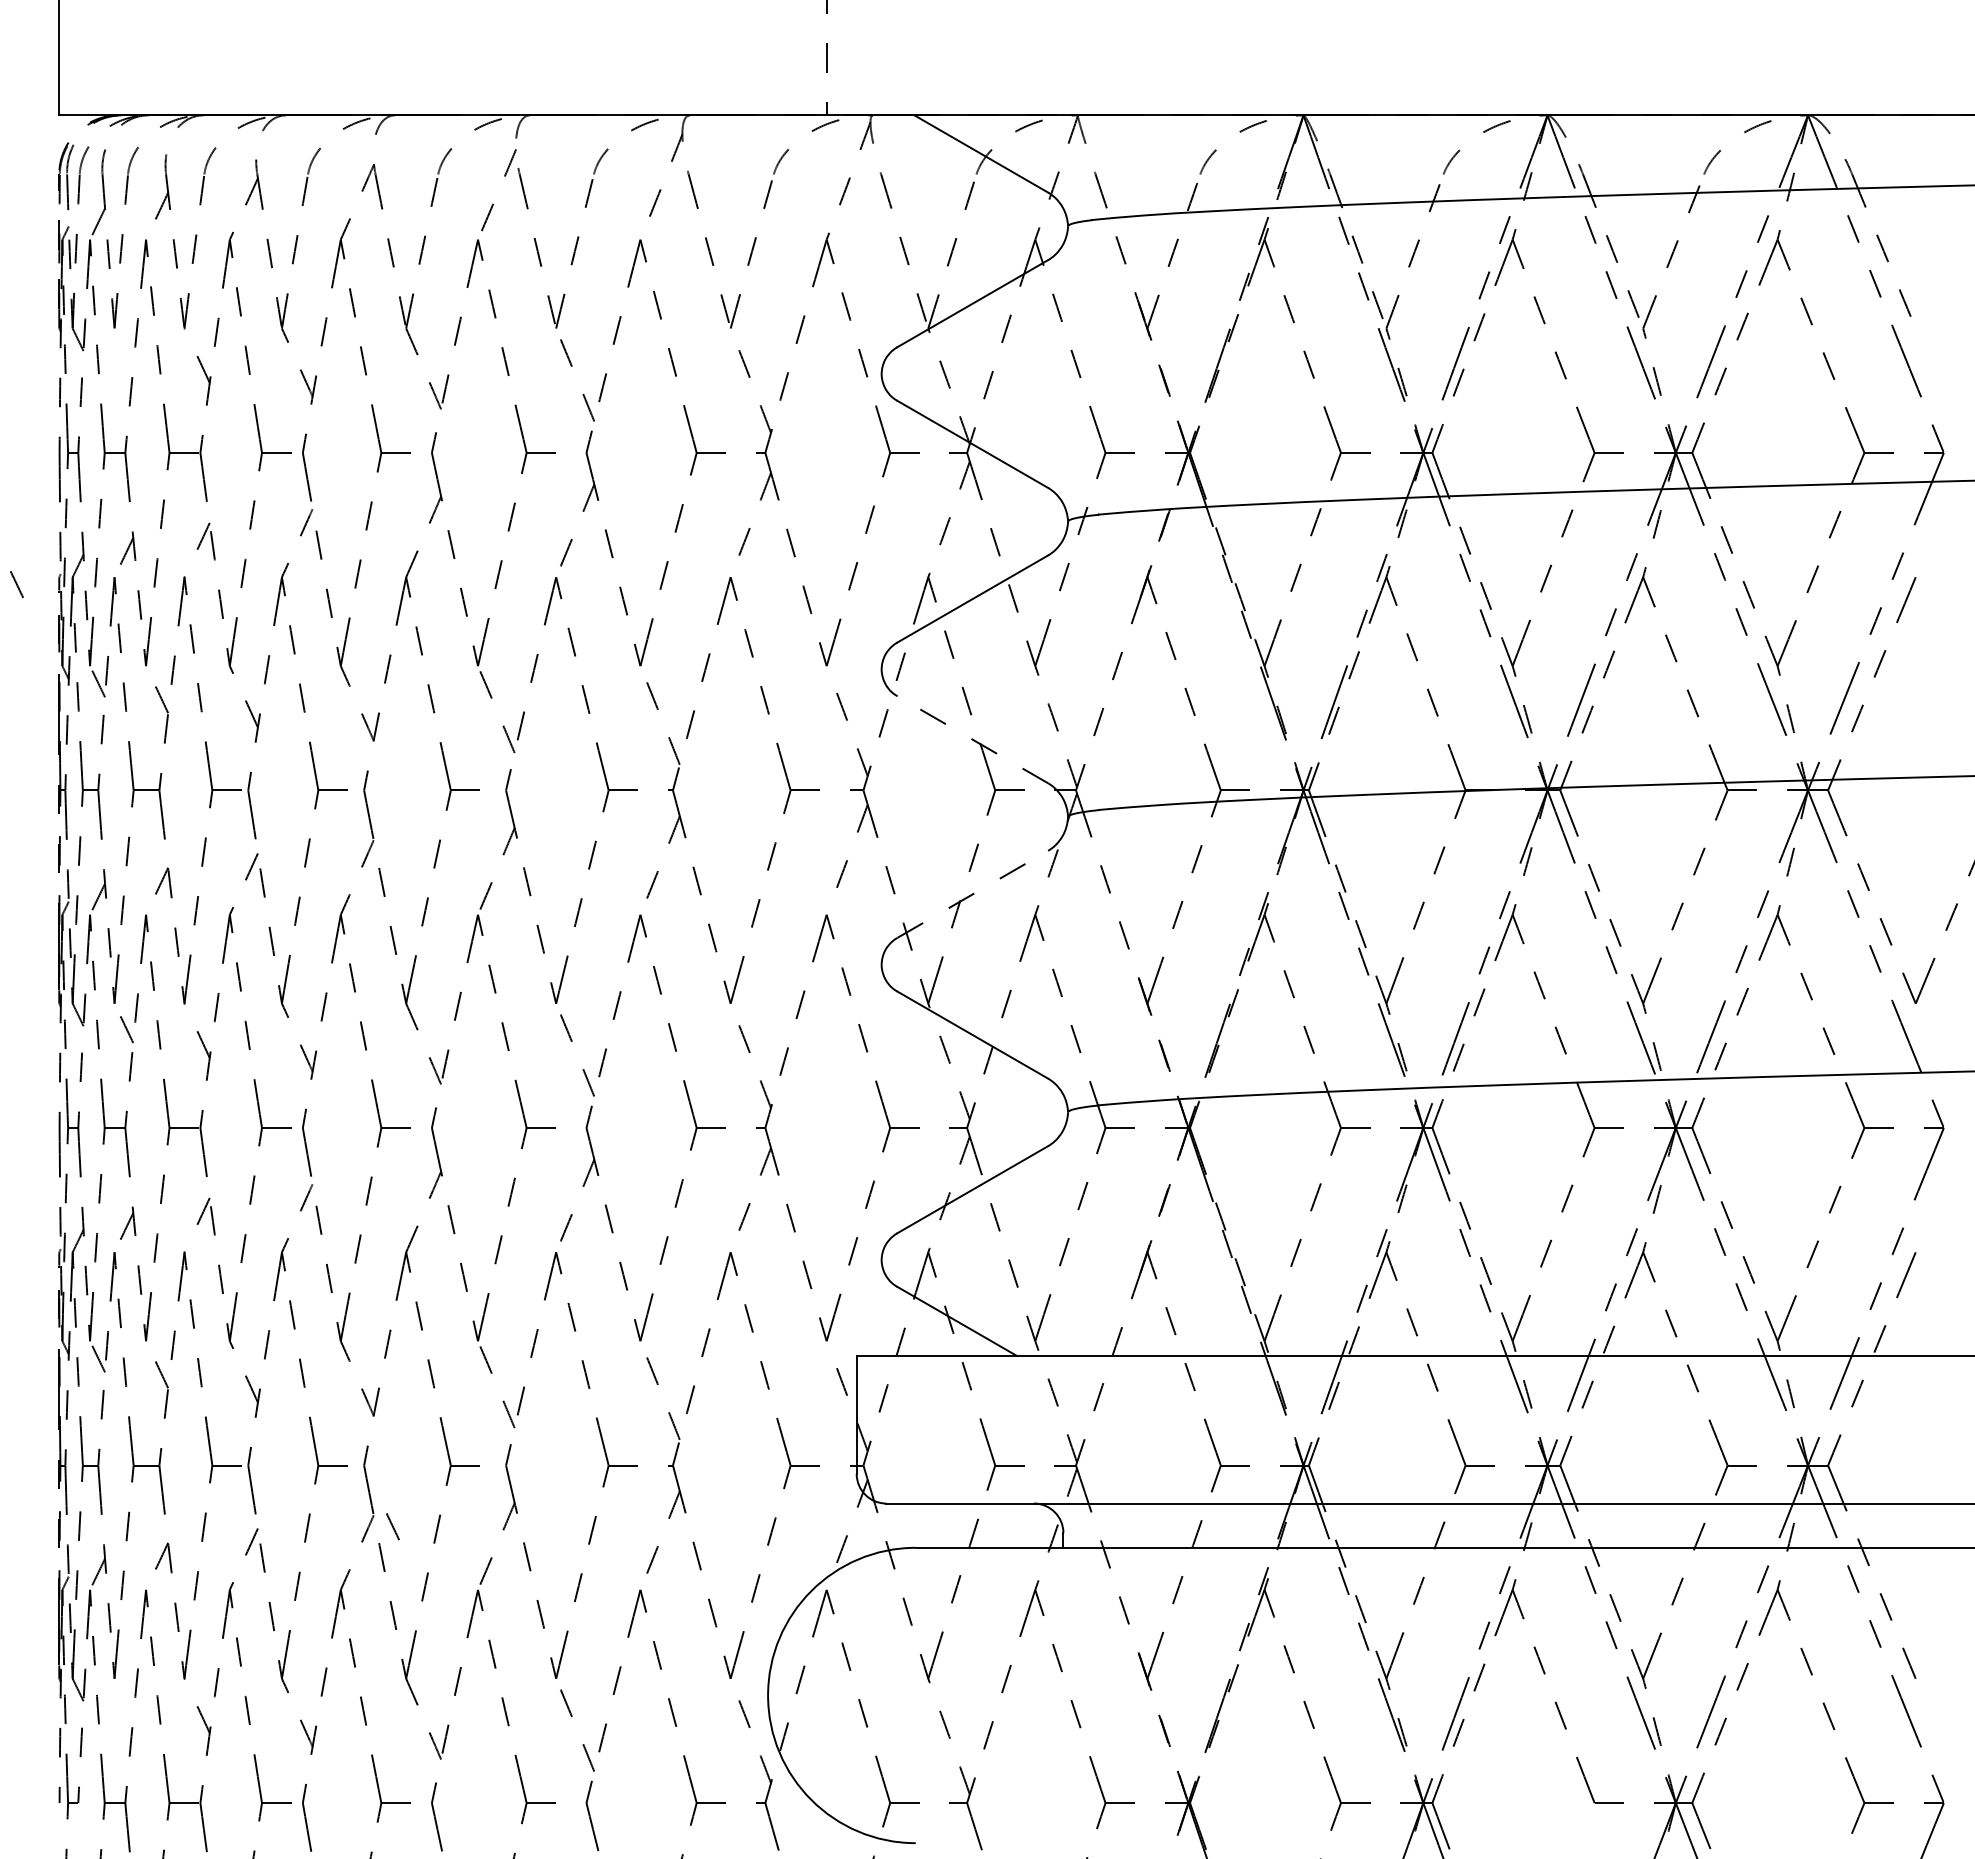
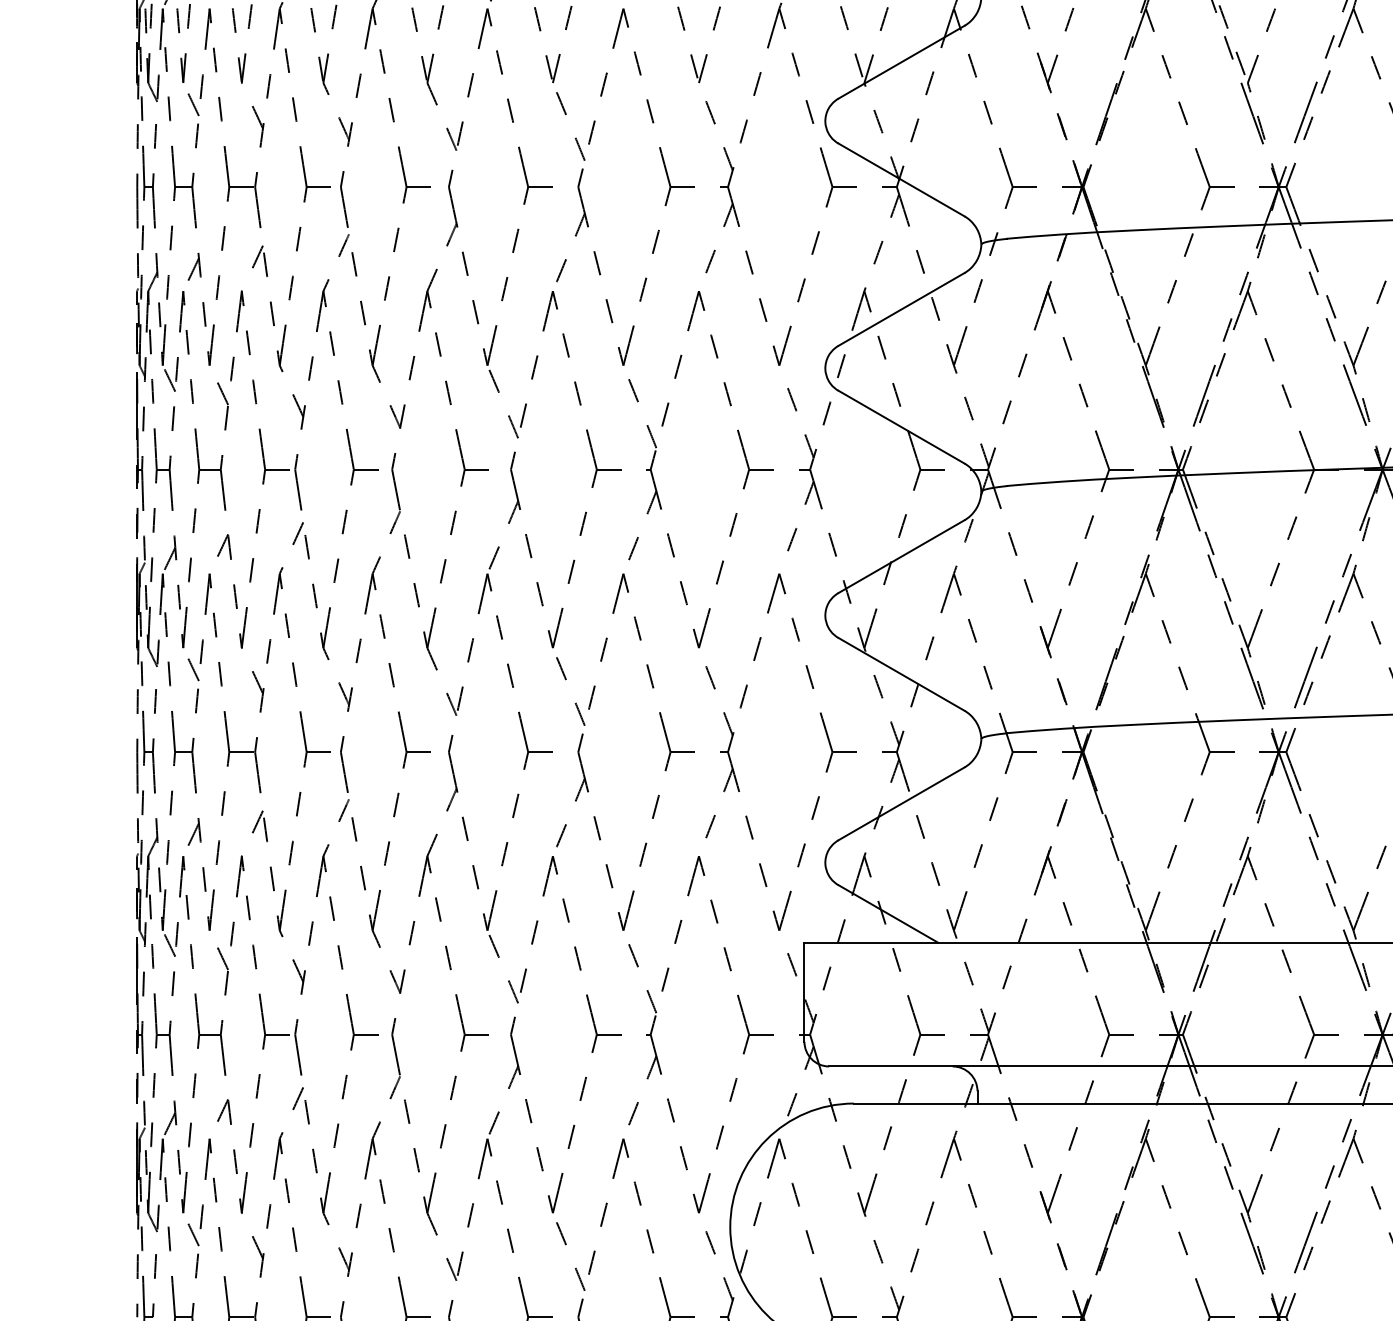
line: (16, 584) -> (193, 104), moved
line: (972, 739) -> (901, 427), dashed -> solid
line: (972, 894) -> (901, 556), dashed -> solid
line: (392, 1526) -> (193, 1234), moved

